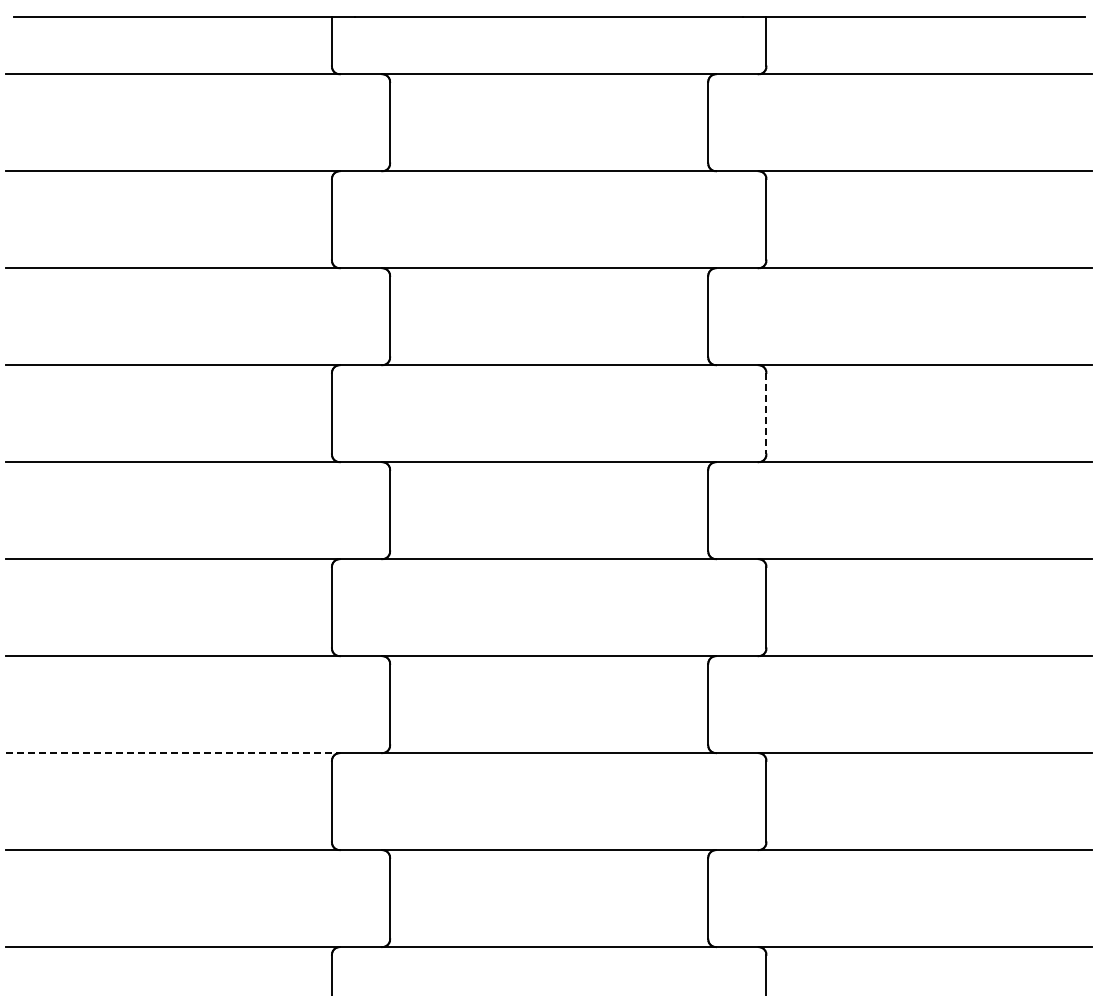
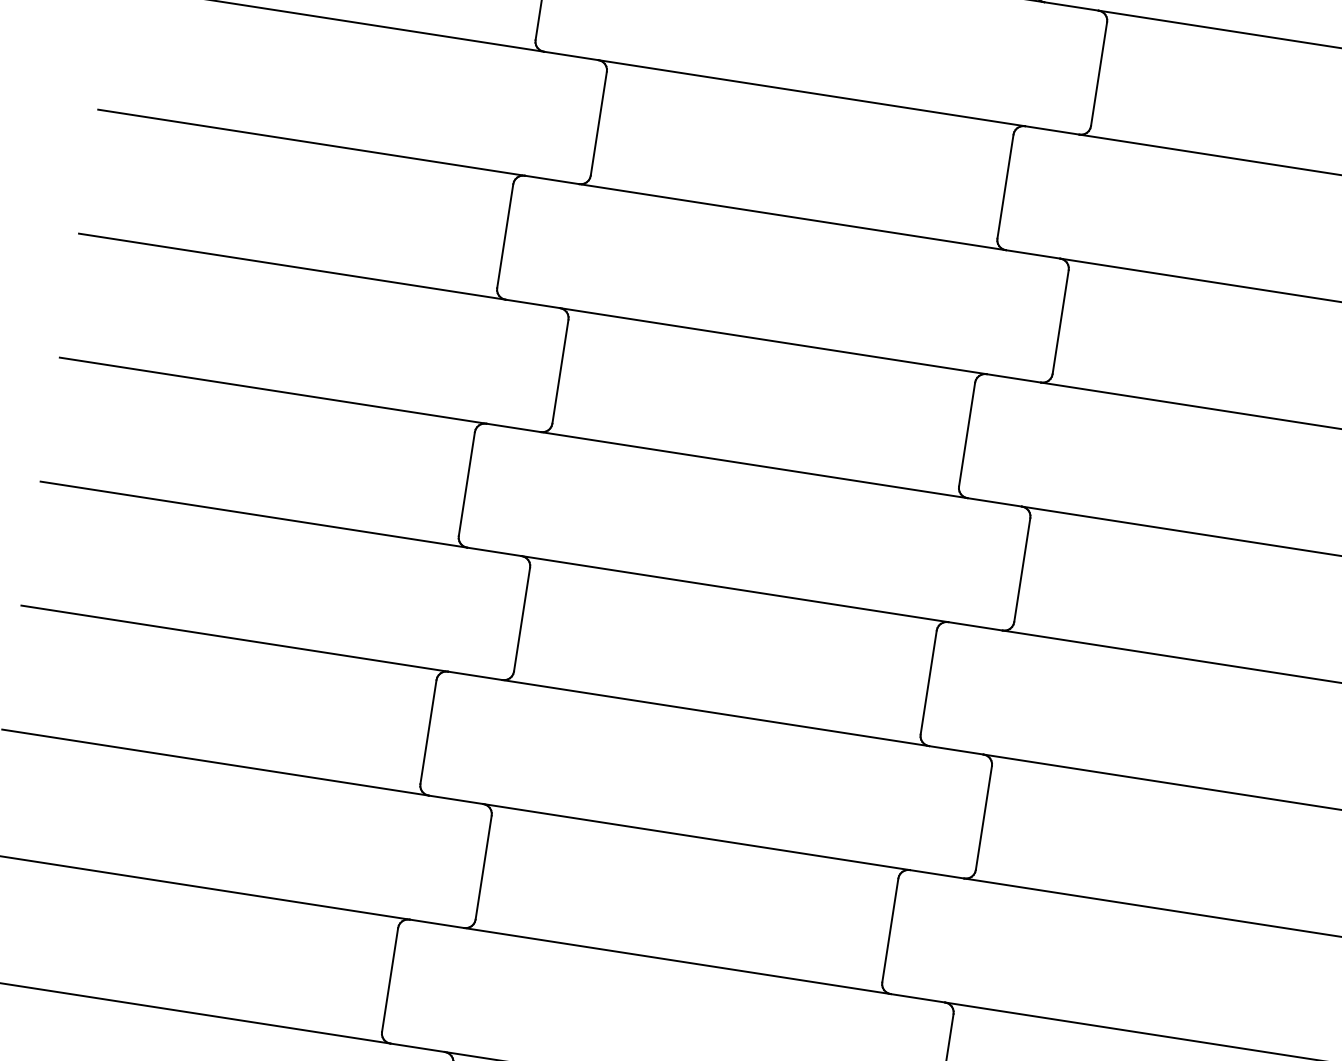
line: (766, 413) -> (1060, 321), dashed -> solid
line: (172, 753) -> (234, 639), dashed -> solid

